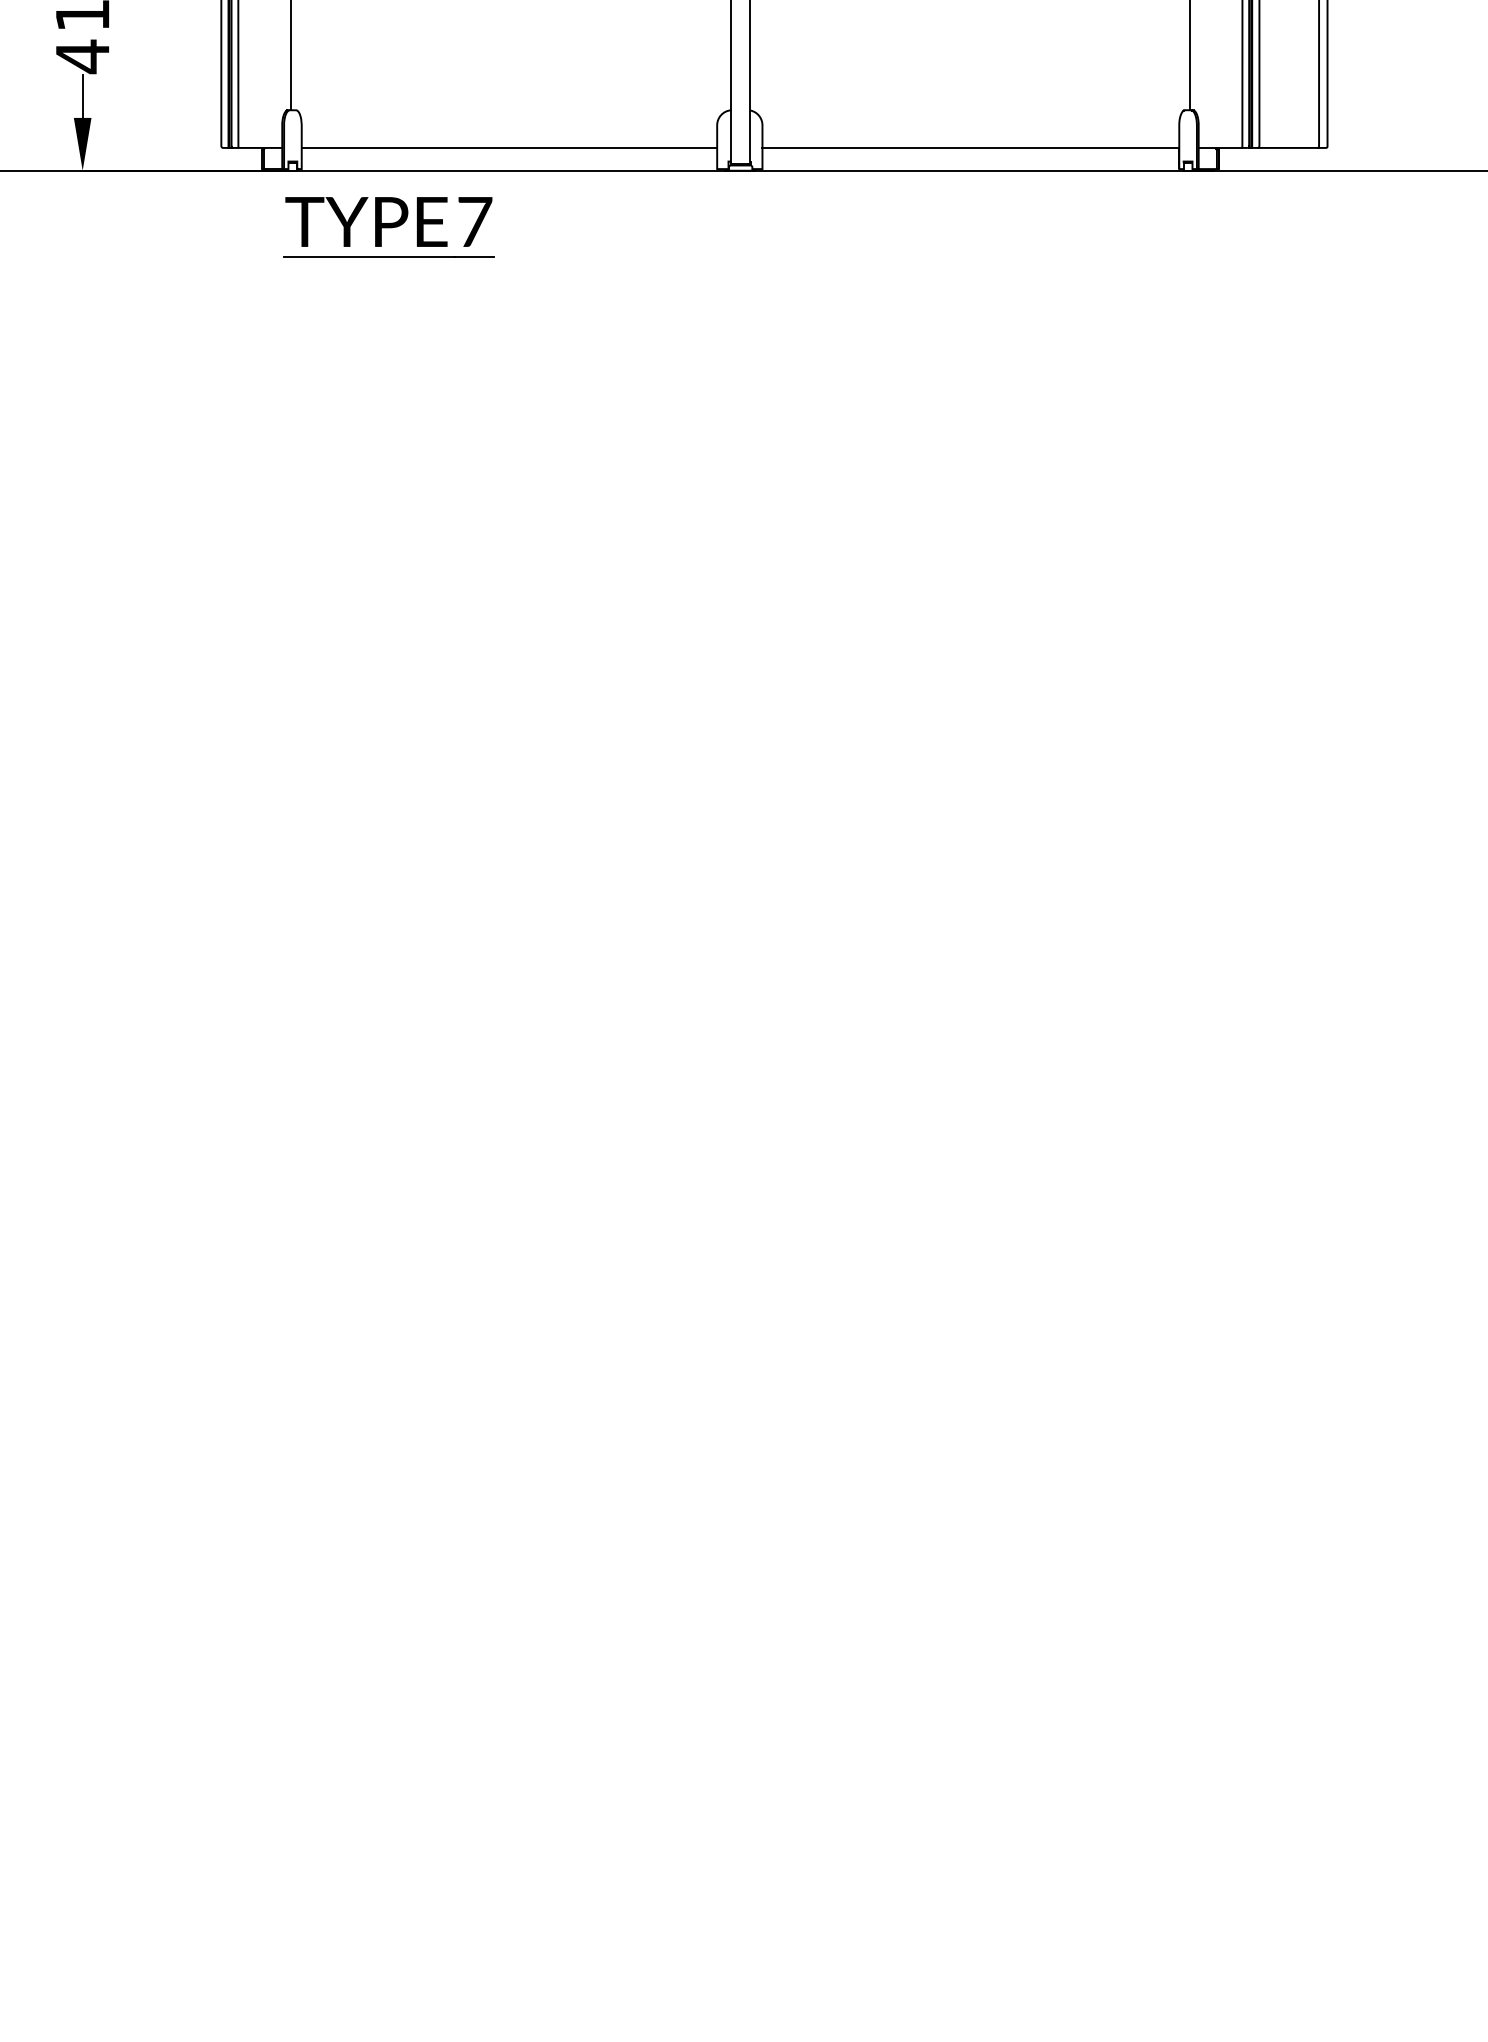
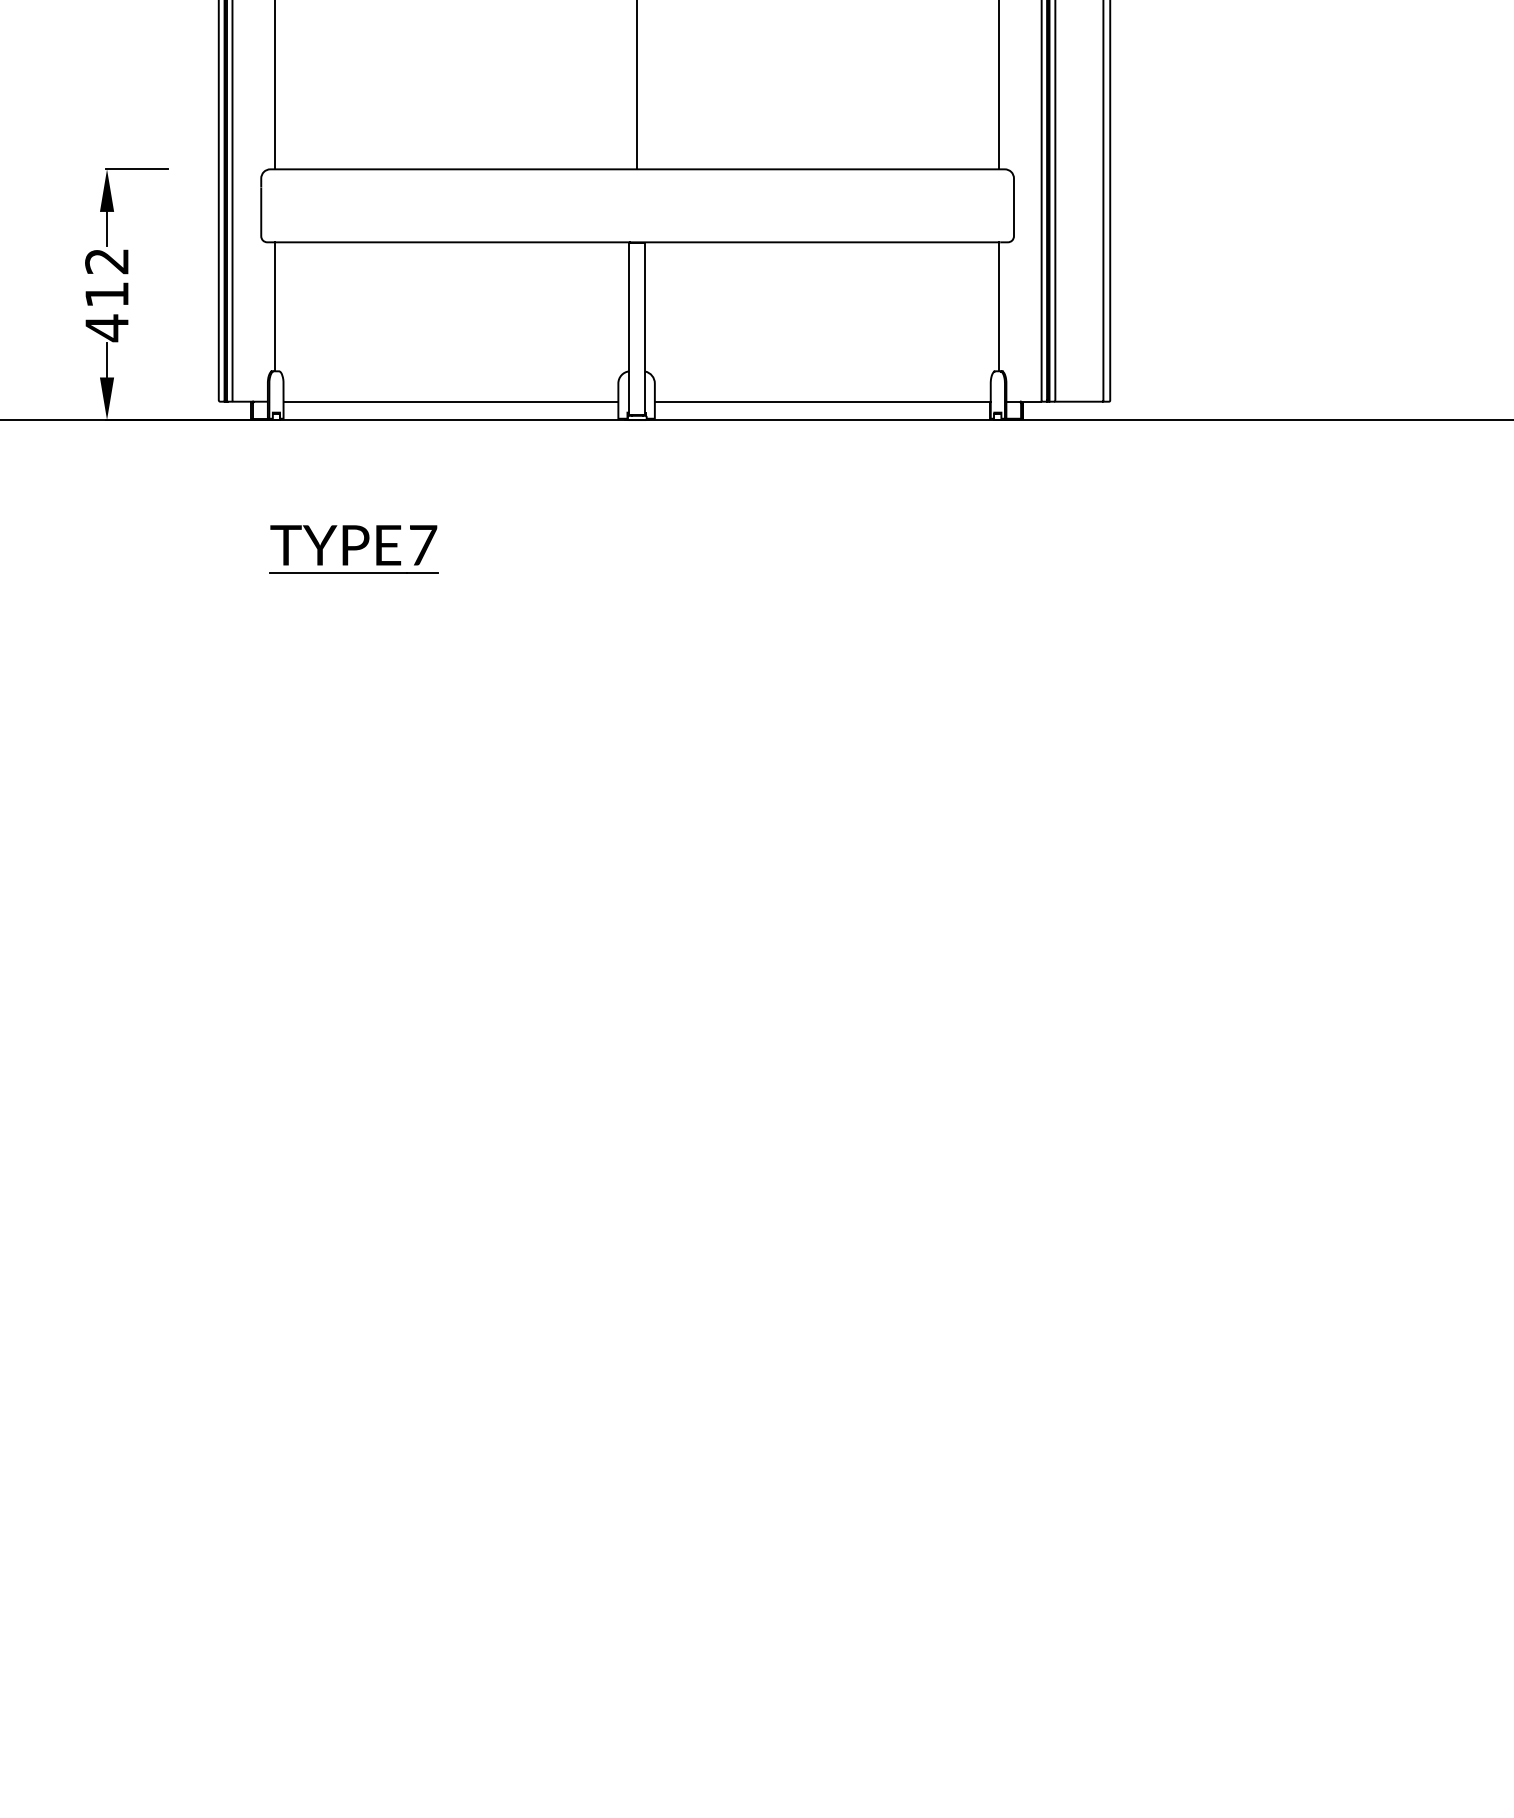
part: (388, 227) -> (353, 549), moved

